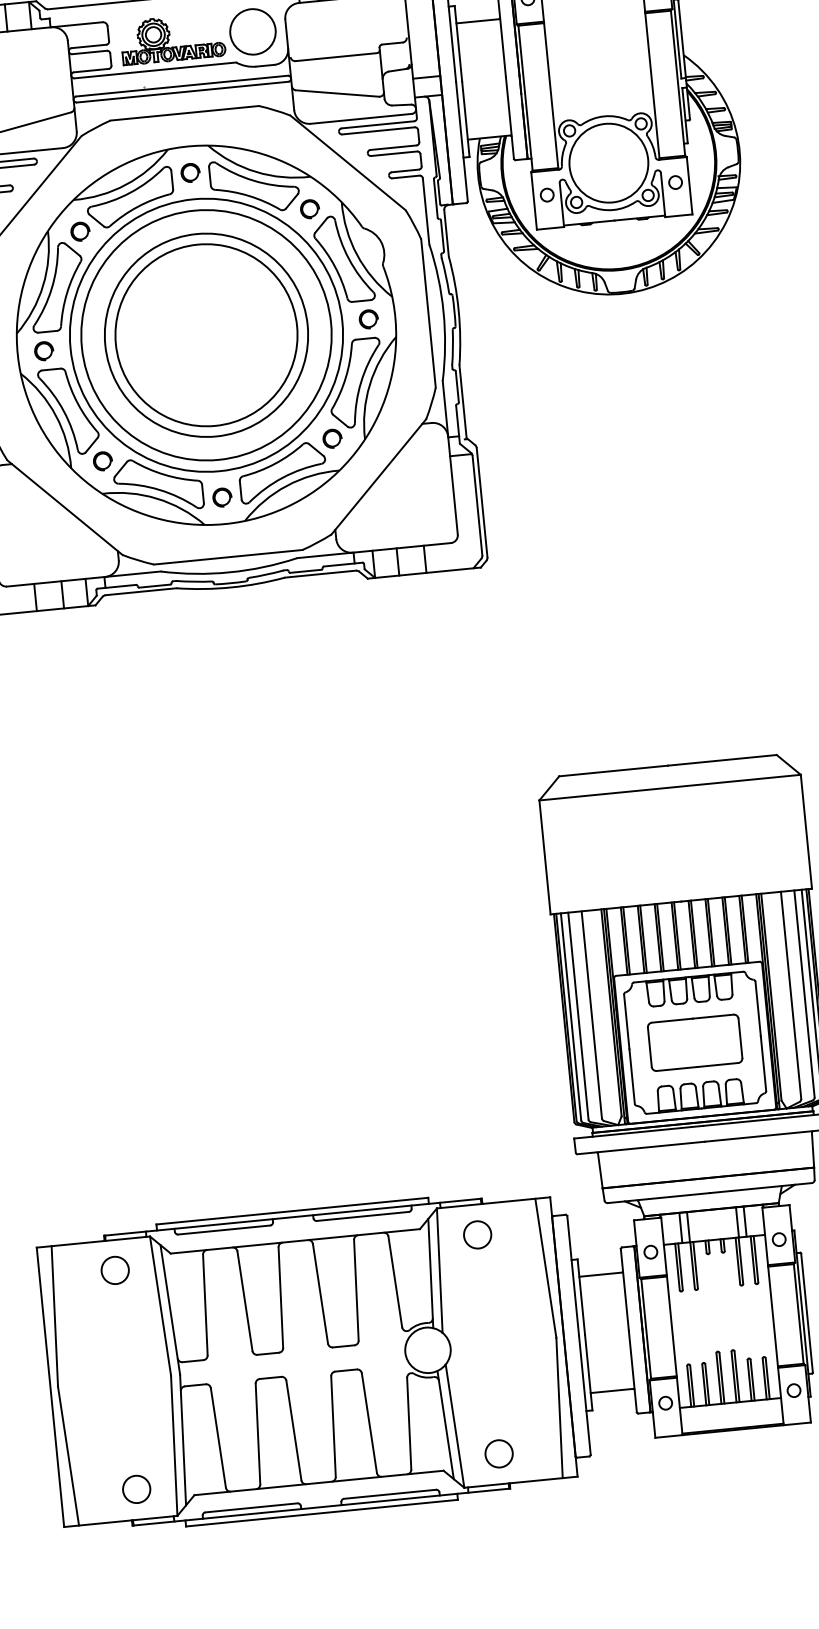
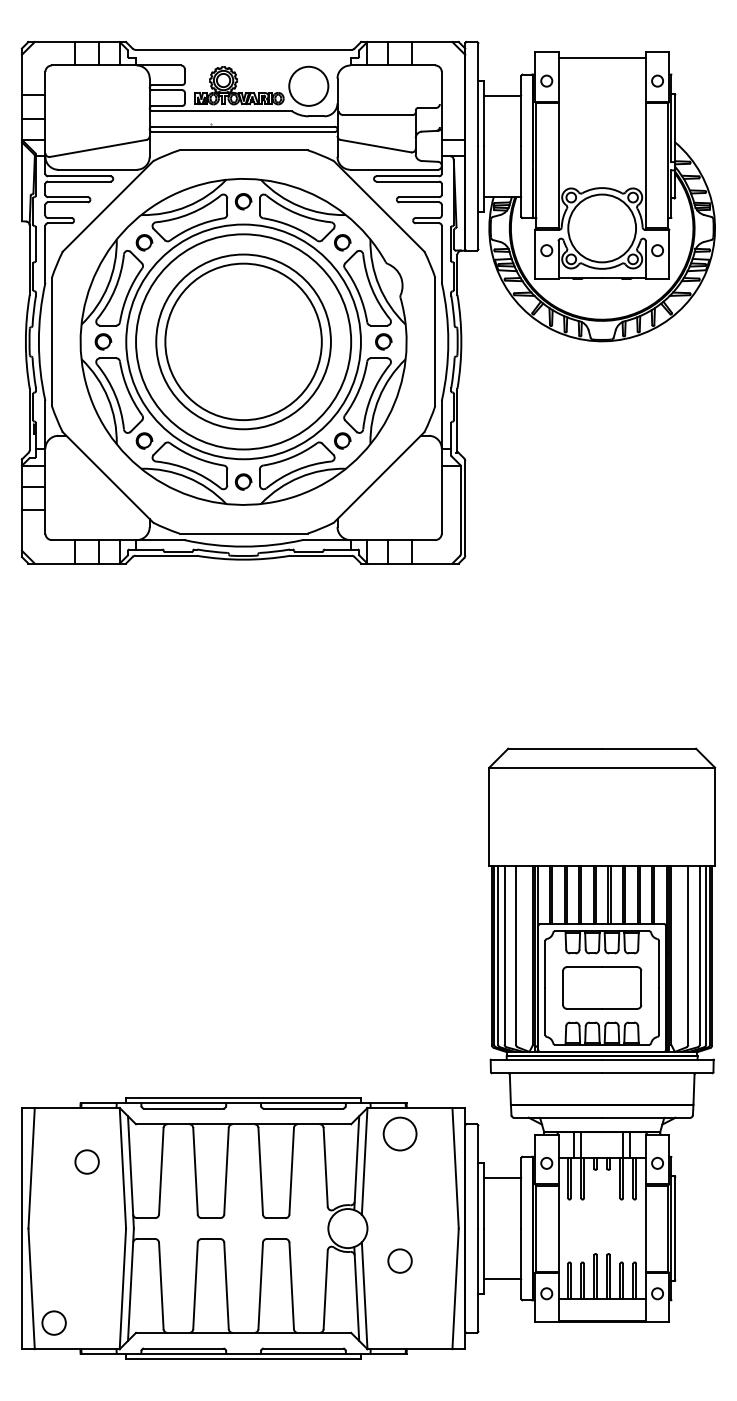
circle: (476, 1234) -> (399, 1133), size x1.4
circle: (114, 1269) -> (86, 1161), moved
circle: (498, 1453) -> (399, 1260), moved
circle: (135, 1488) -> (53, 1322), moved

